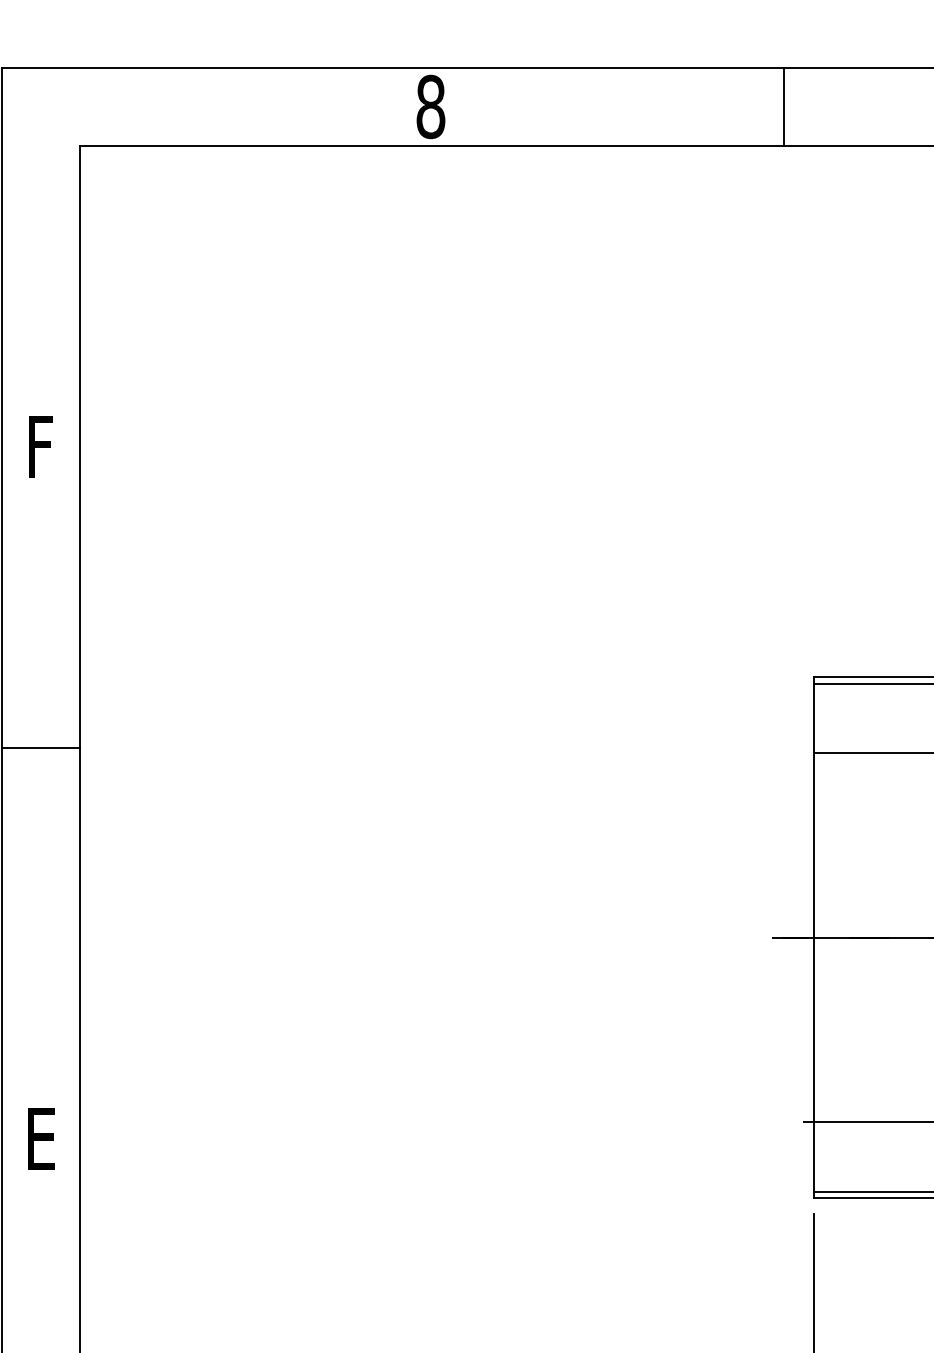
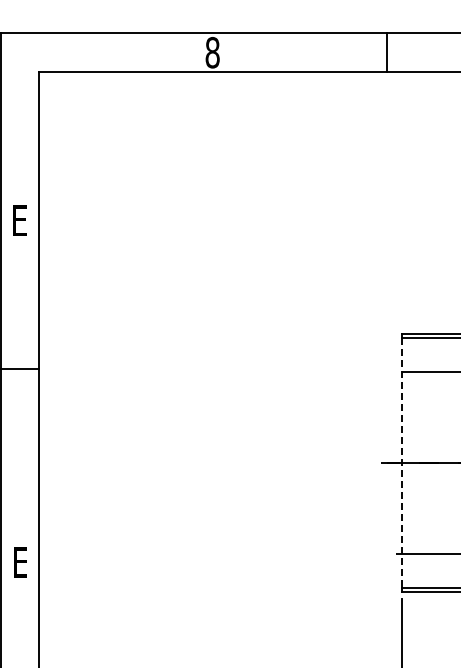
text: (39, 446) -> (19, 220), F -> E
line: (815, 938) -> (402, 463), solid -> dashed

